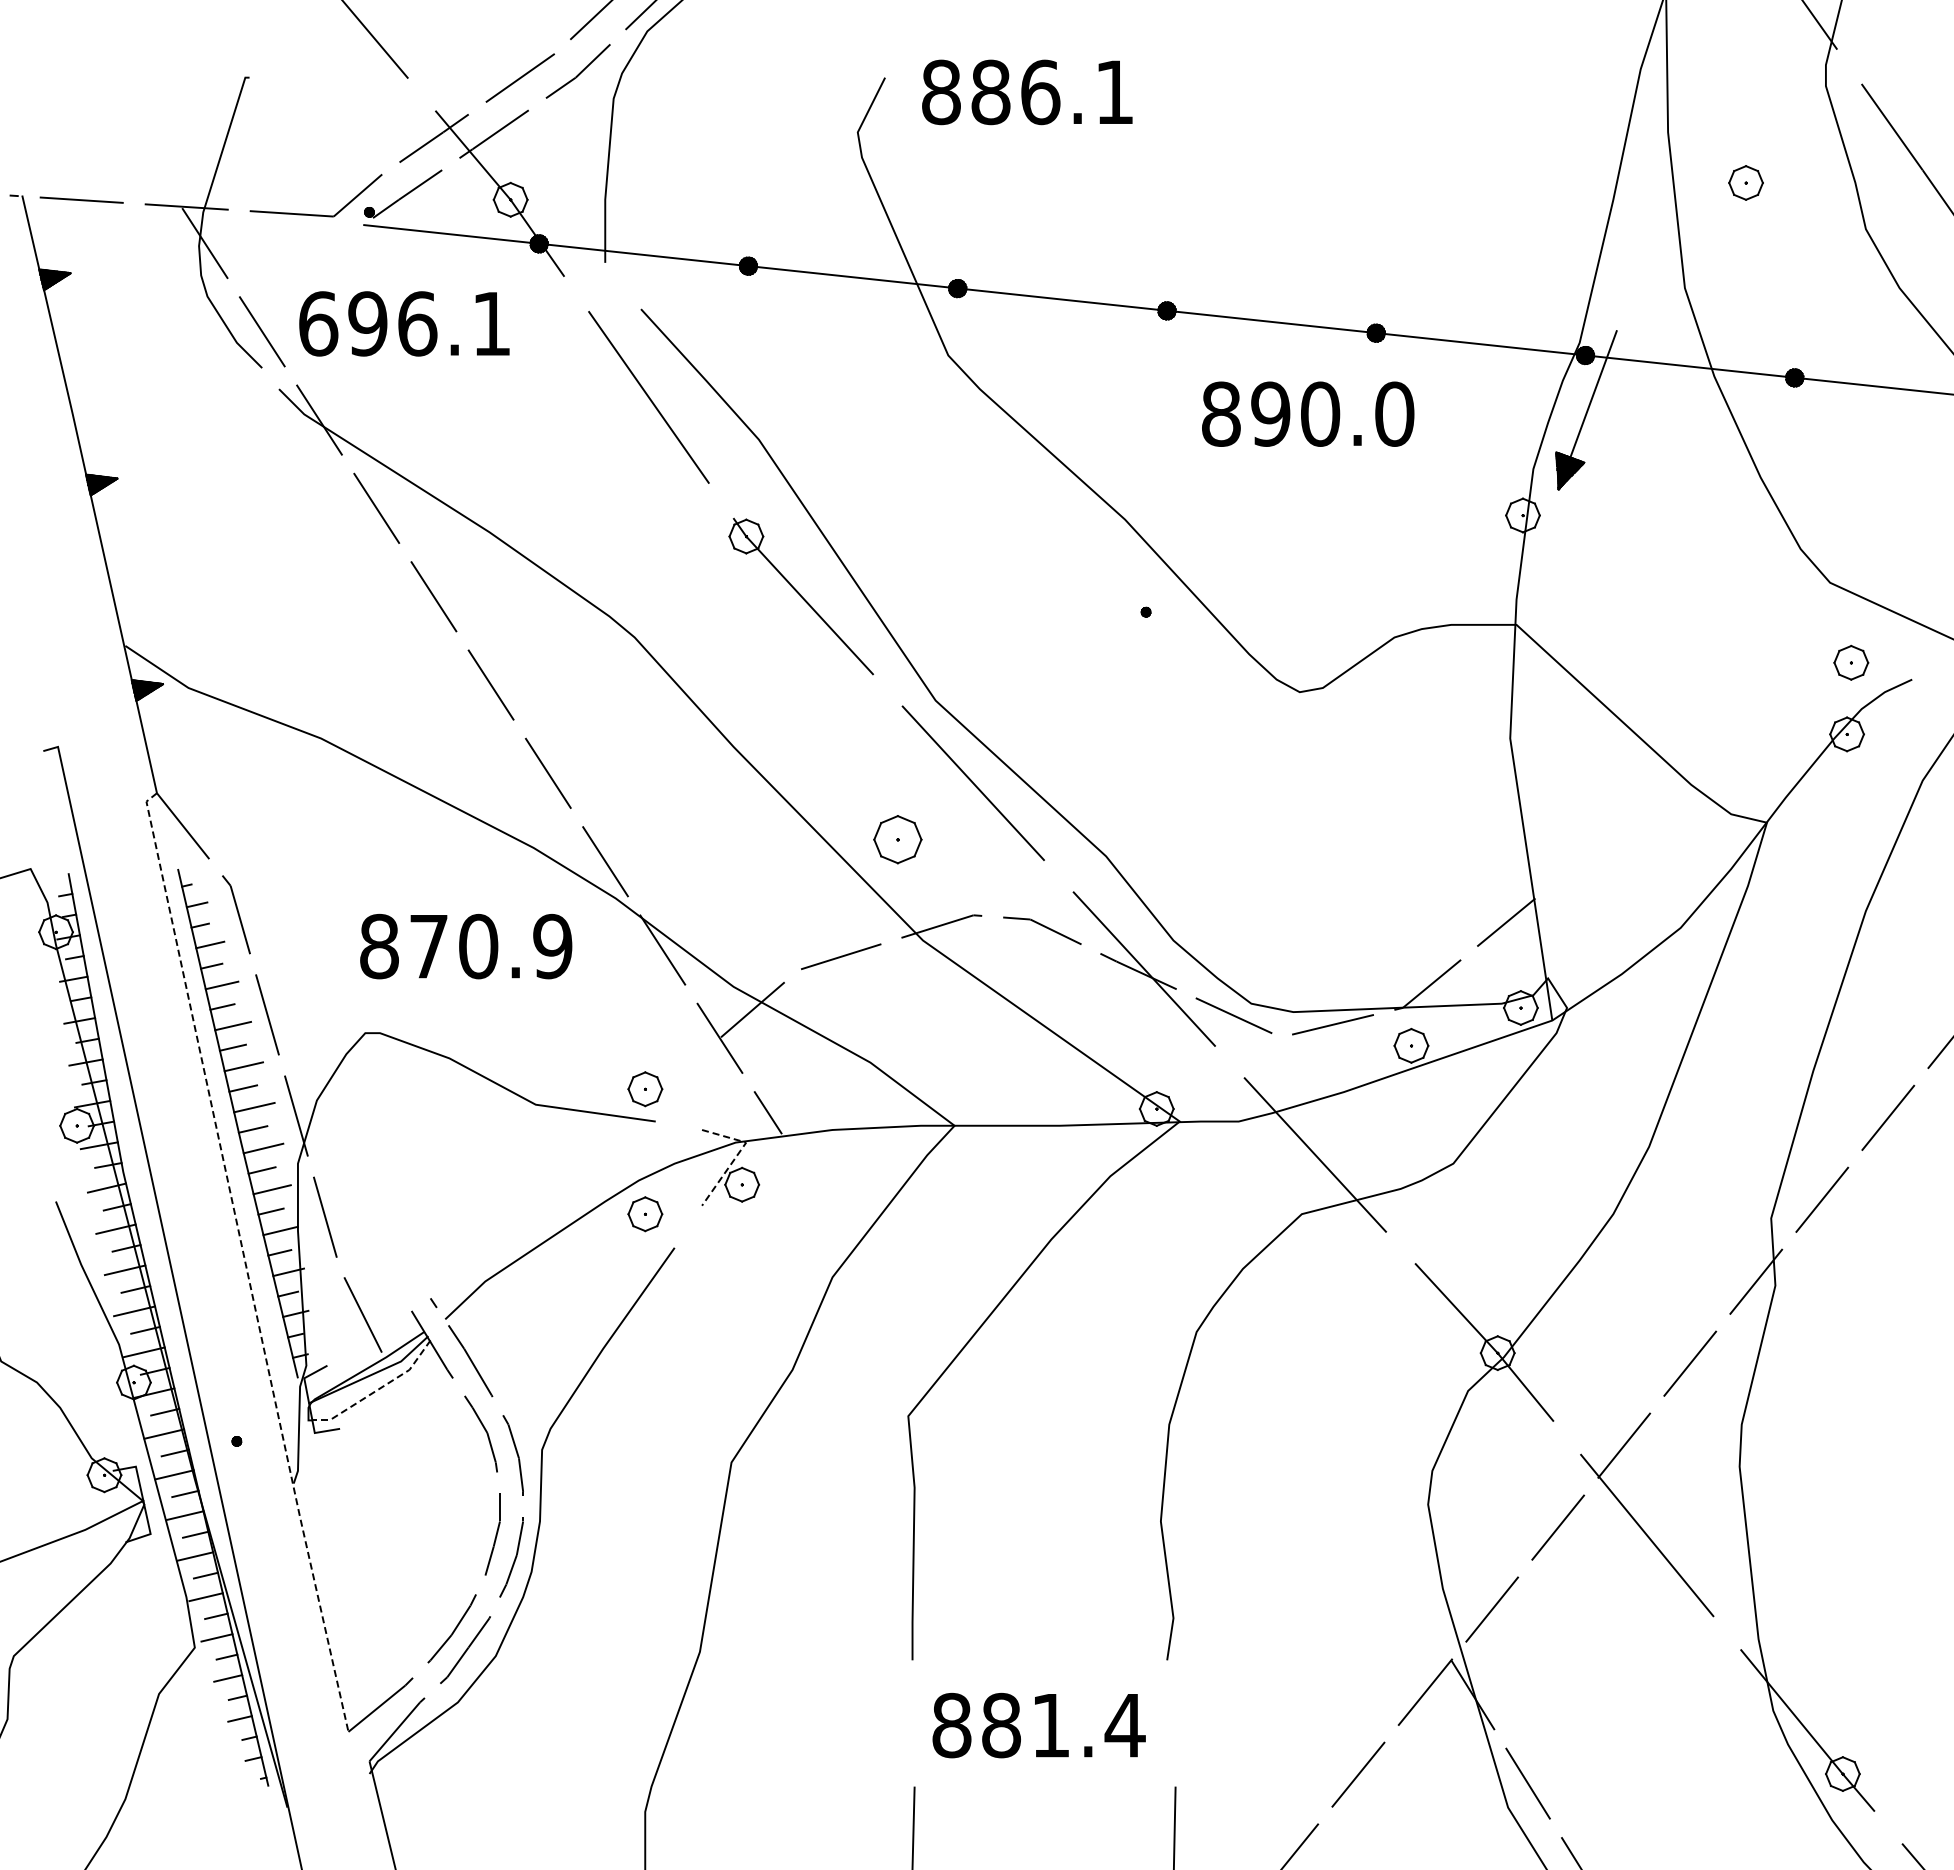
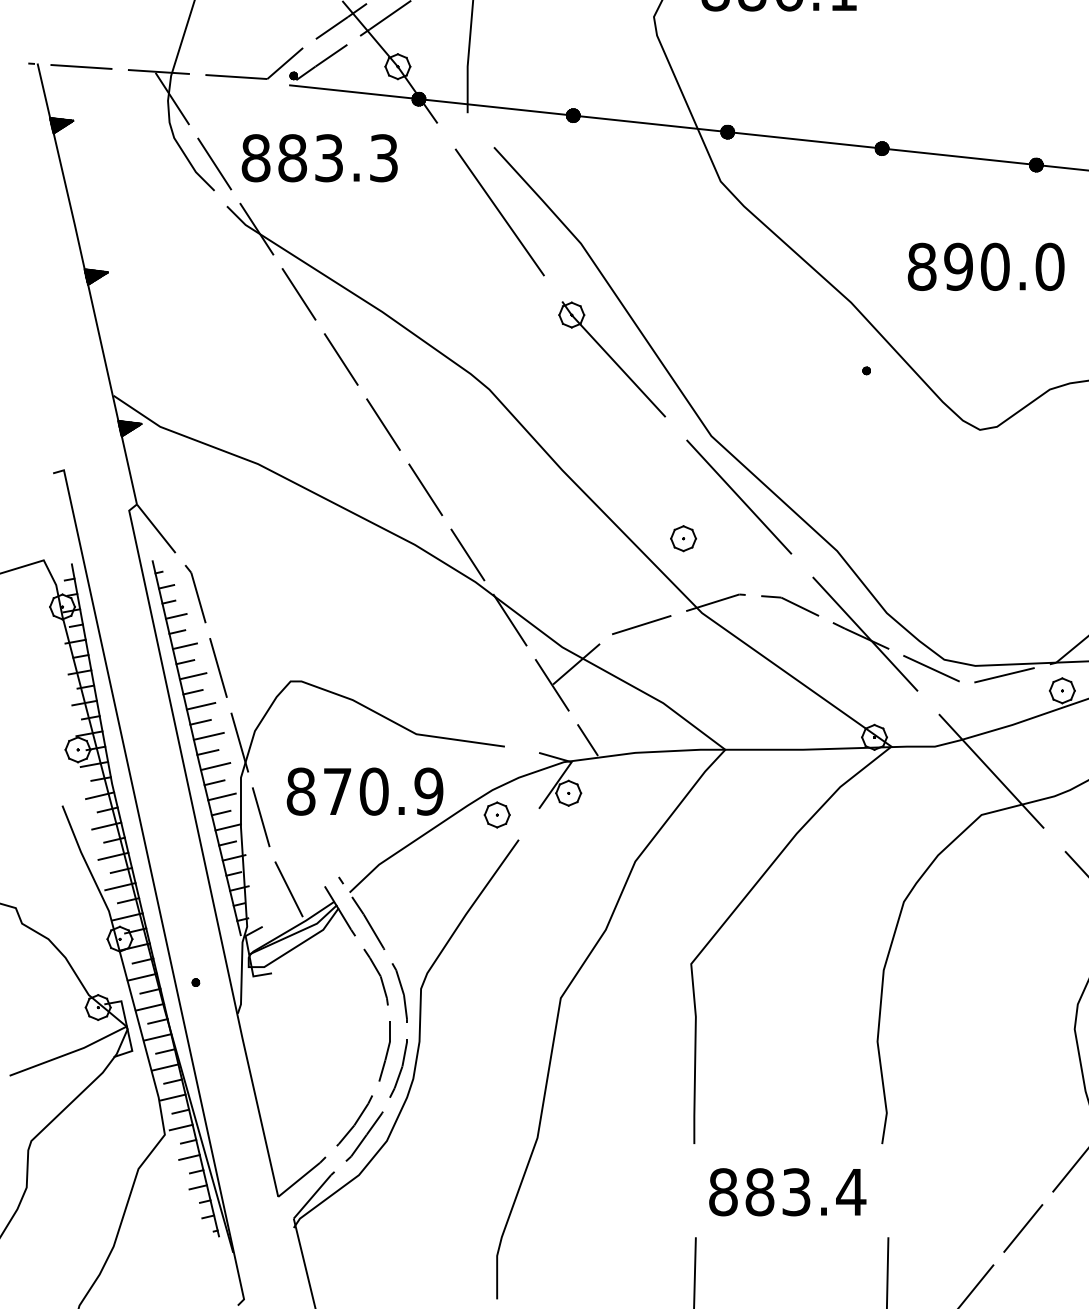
text: (404, 323) -> (319, 157), 696.1 -> 883.3
text: (1308, 413) -> (986, 266), moved
part: (897, 839) -> (683, 538), size x0.71
text: (466, 946) -> (365, 791), moved
part: (645, 1089) -> (497, 723), removed
line: (737, 1155) -> (565, 771), dashed -> solid
line: (245, 1261) -> (202, 849), dashed -> solid
line: (377, 1390) -> (299, 945), dashed -> solid
text: (1050, 1725) -> (796, 1192), 881.4 -> 883.4

